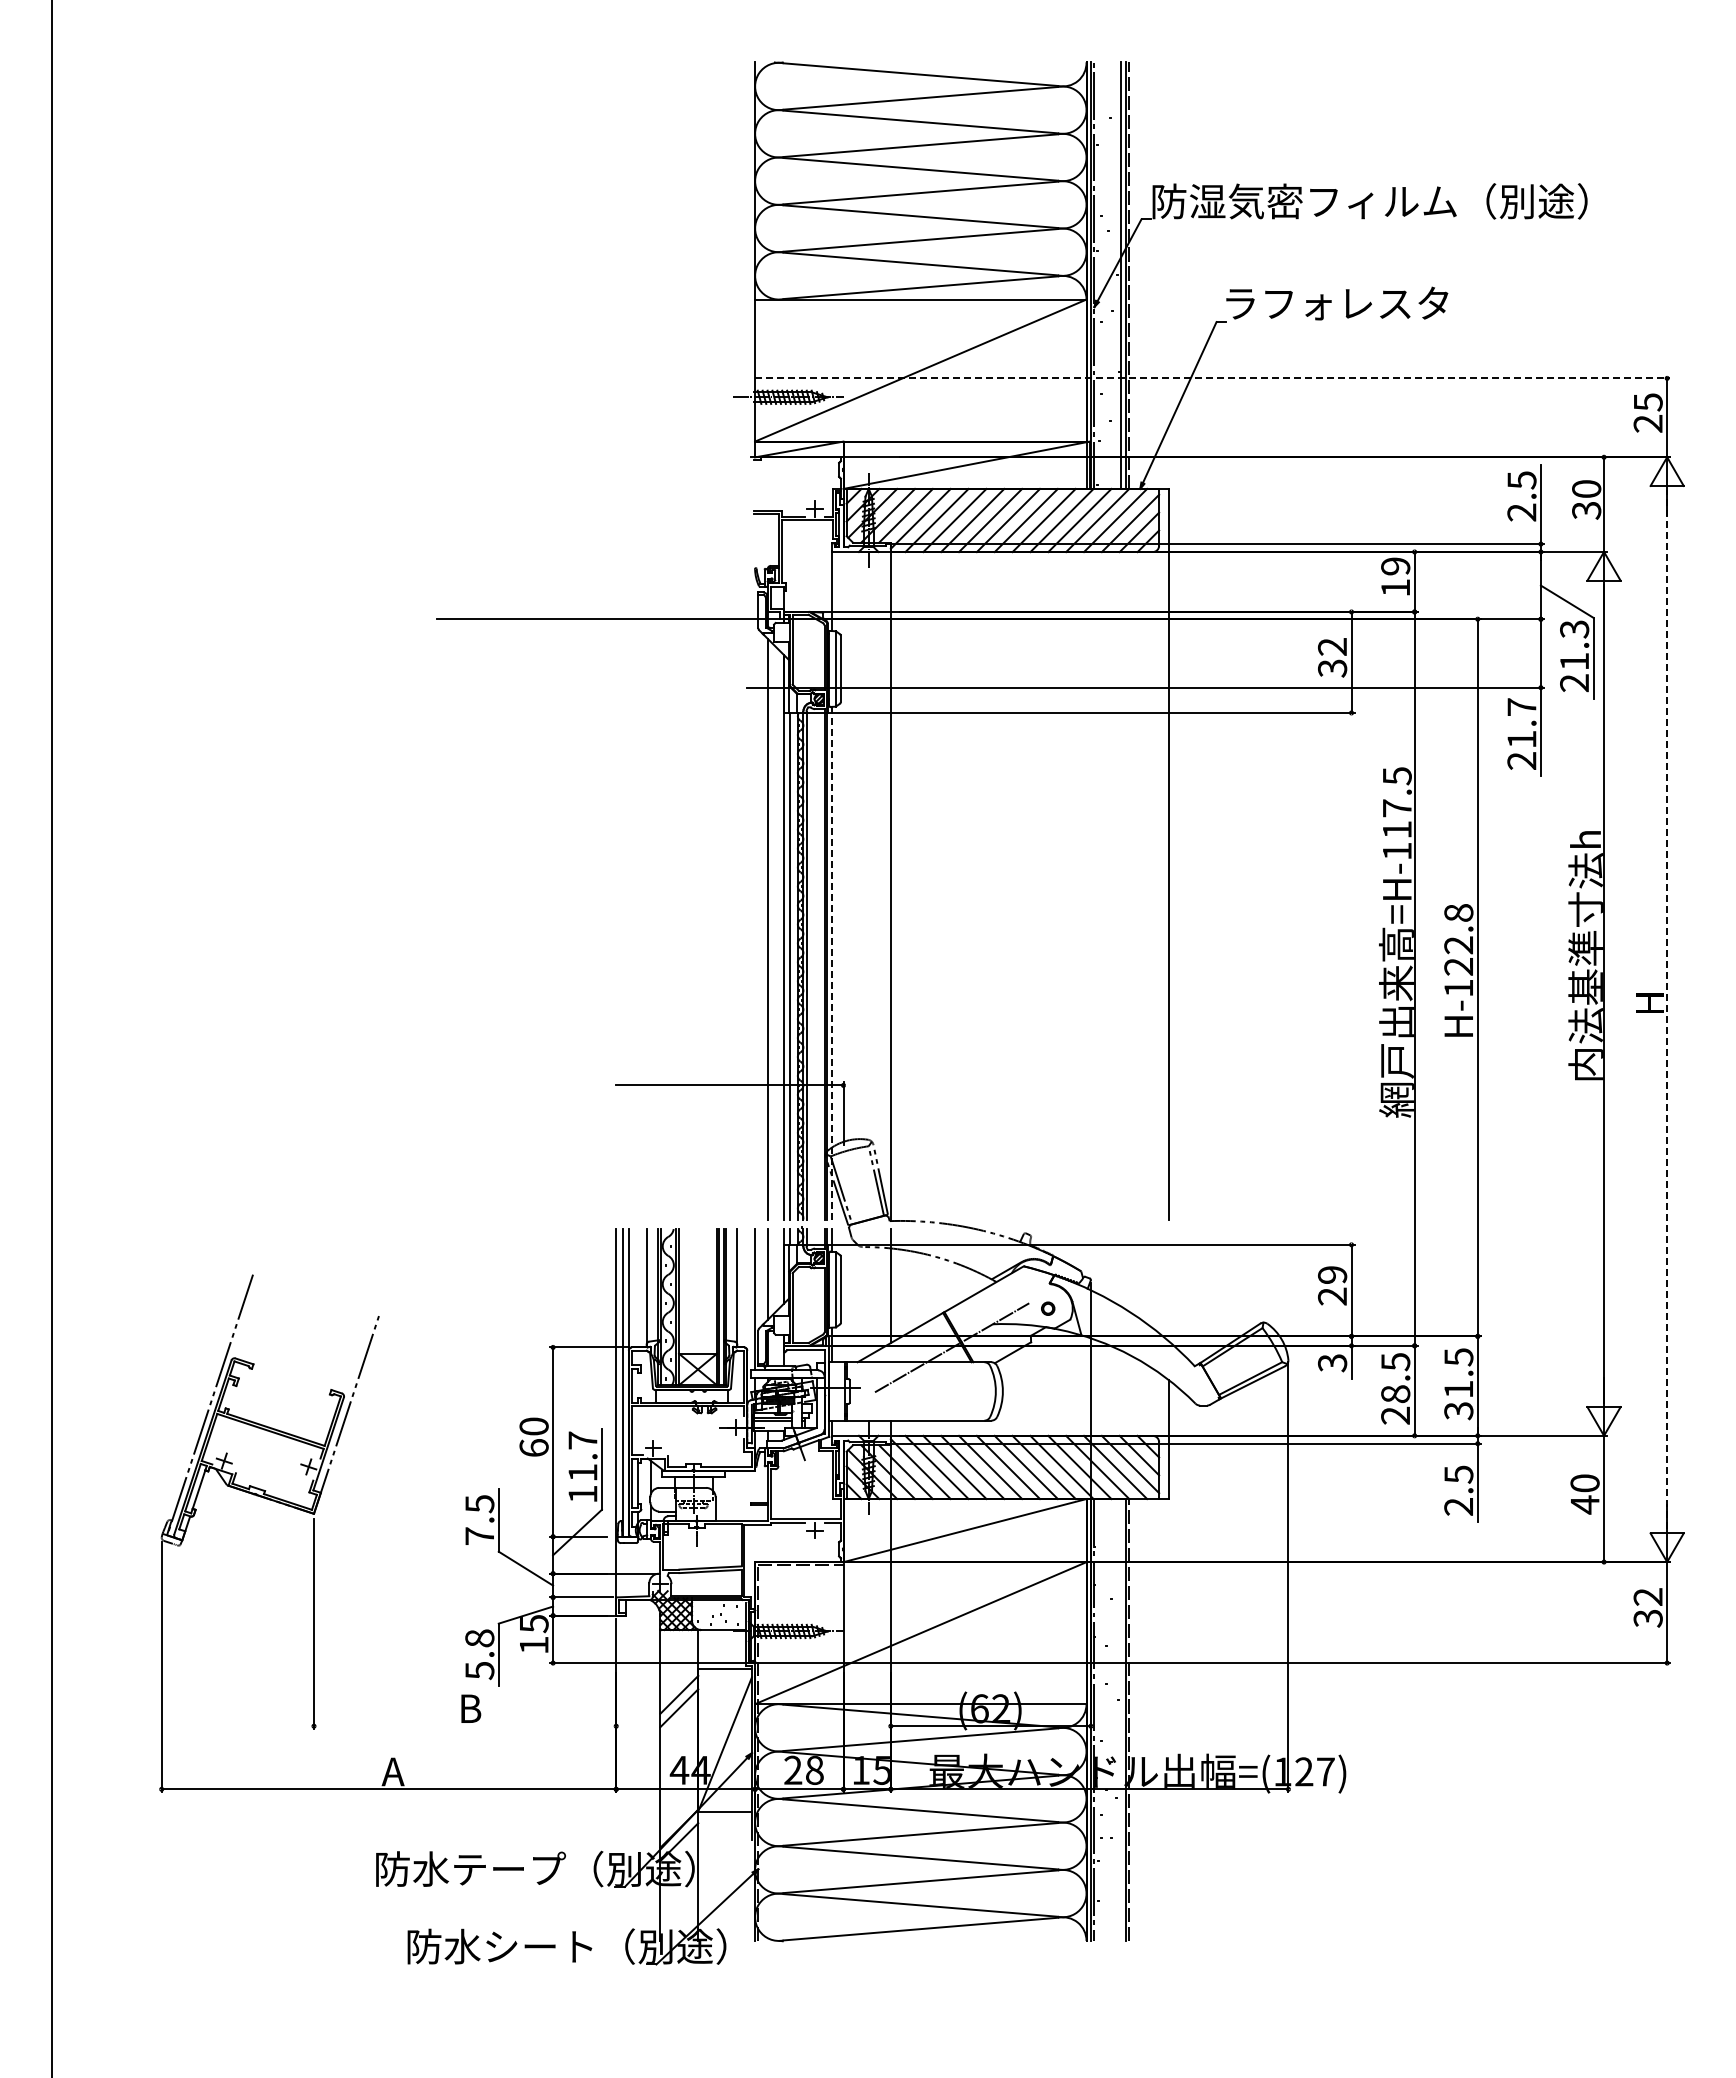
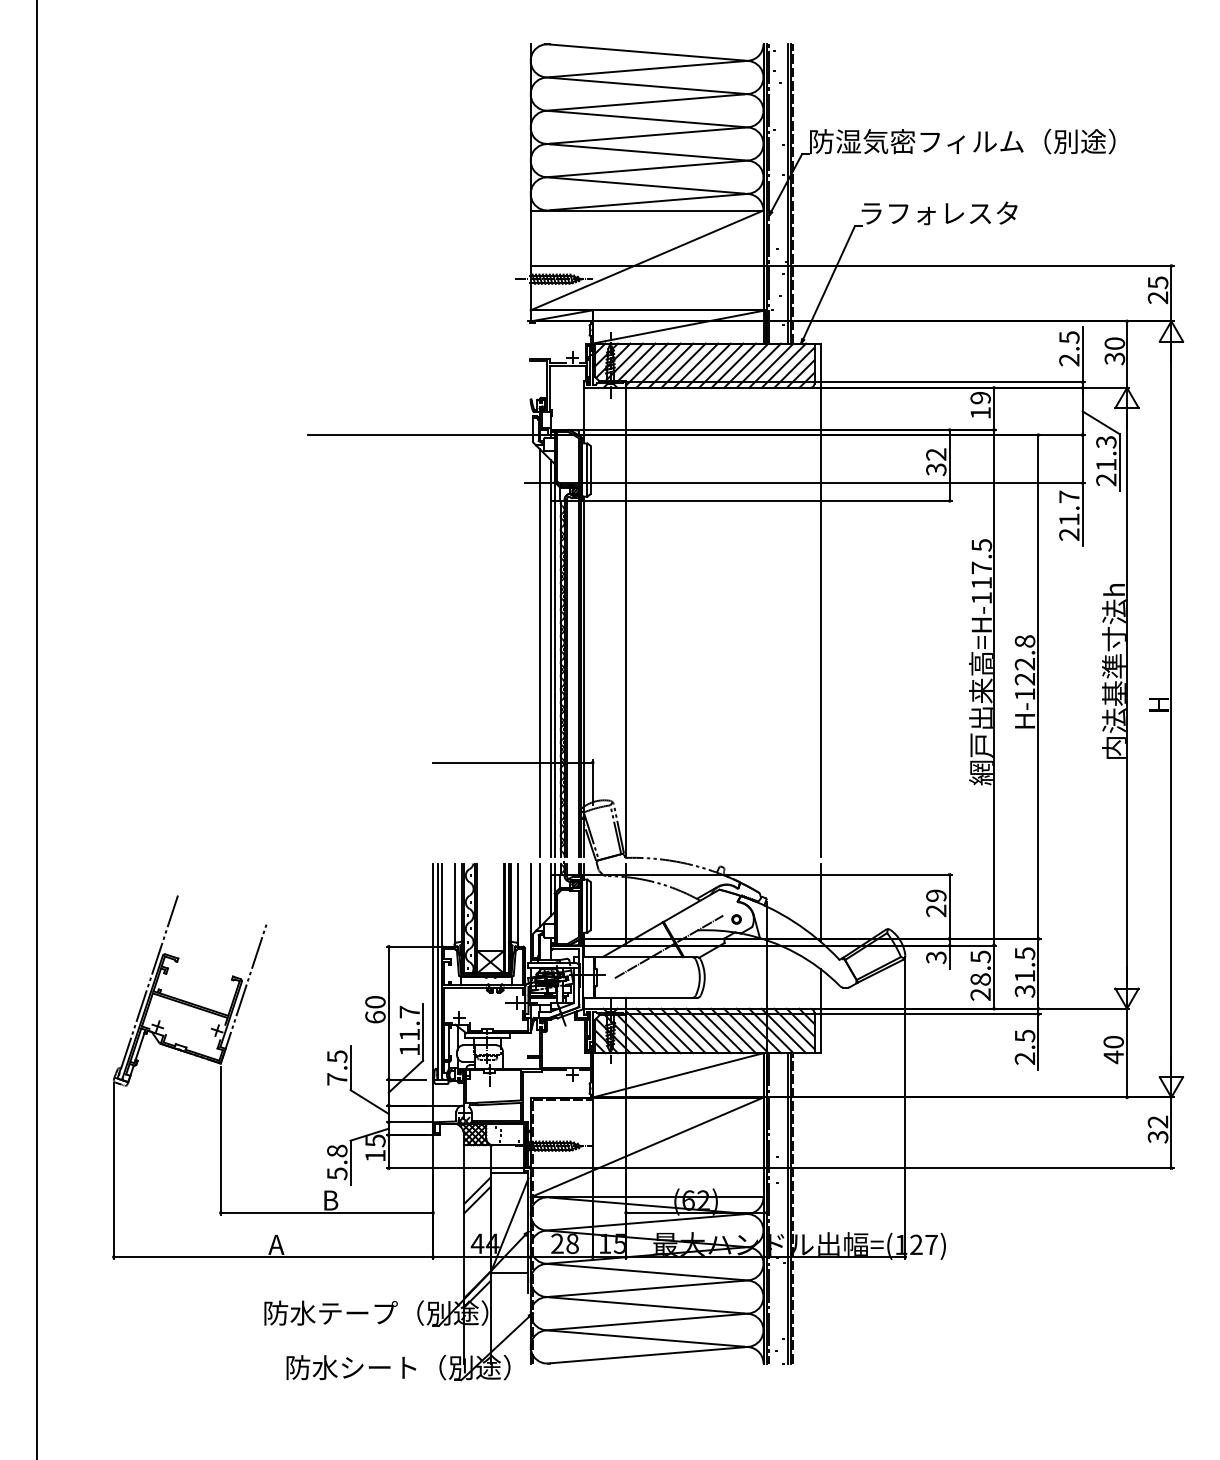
line: (1212, 378) -> (852, 265), dashed -> solid
line: (831, 963) -> (584, 676), dashed -> solid
line: (1667, 1009) -> (1171, 709), dashed -> solid
line: (1168, 1285) -> (821, 903), added
line: (1121, 1719) -> (788, 1208), added
line: (464, 1726) -> (326, 1212), added

